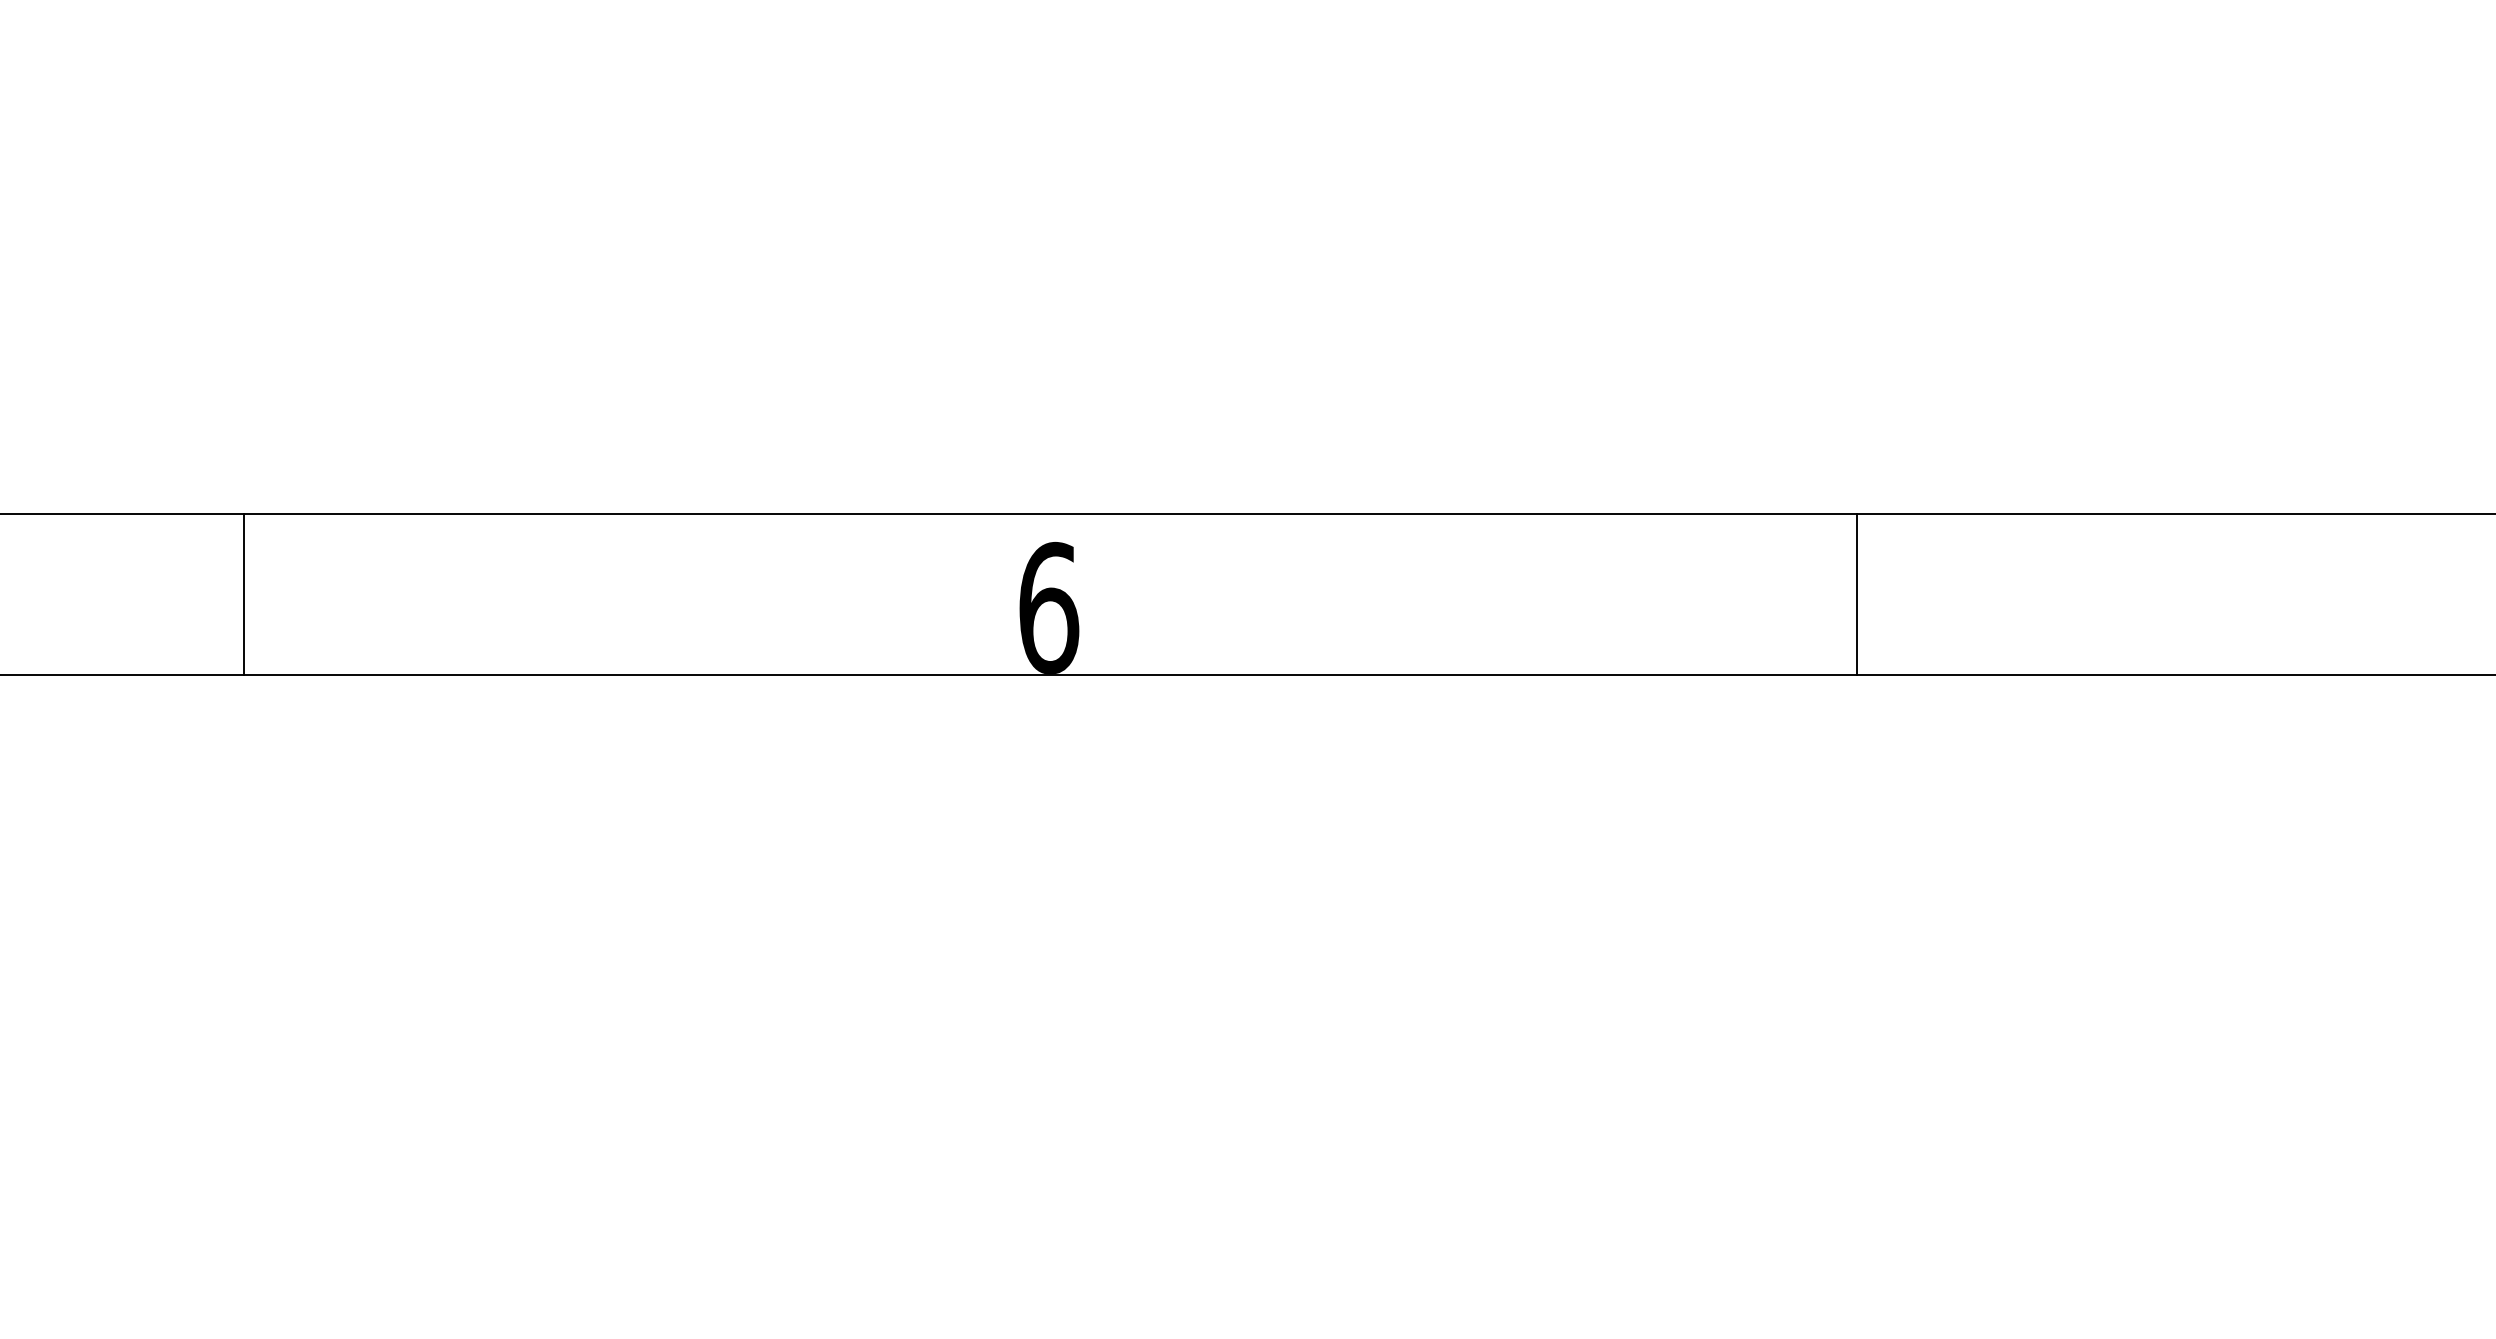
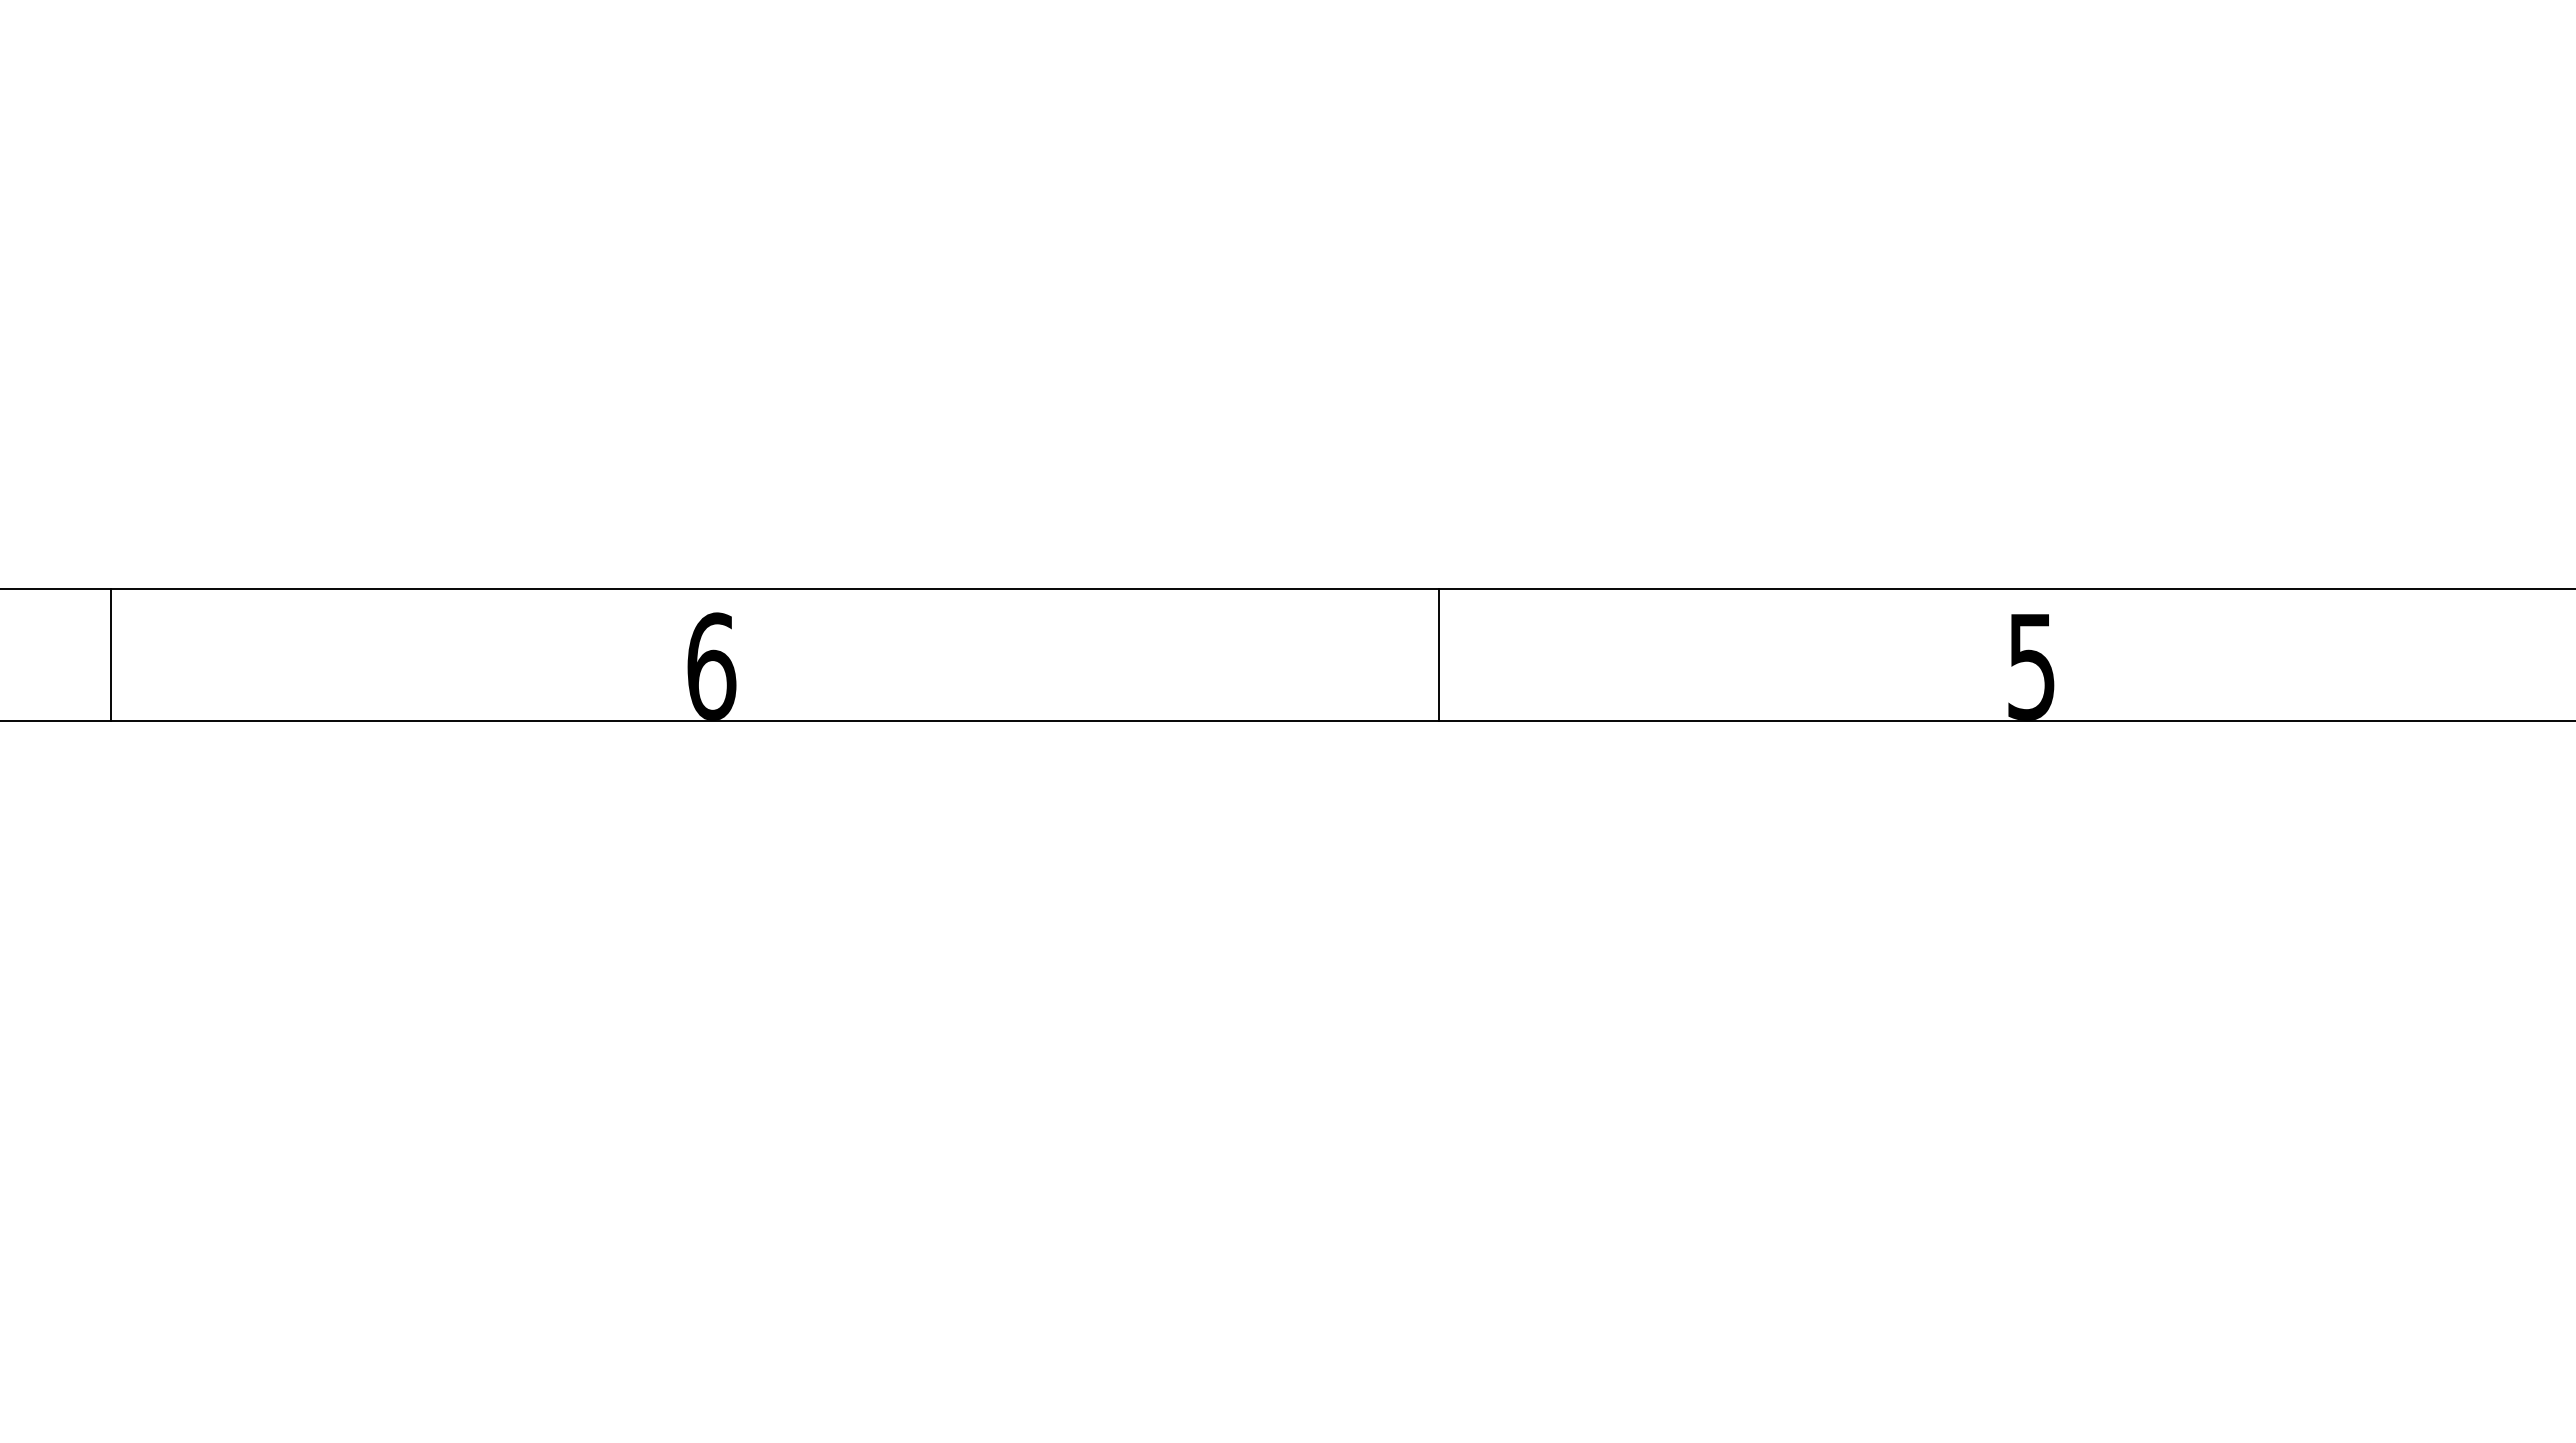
line: (243, 594) -> (110, 655), moved
line: (1856, 594) -> (1438, 655), moved

